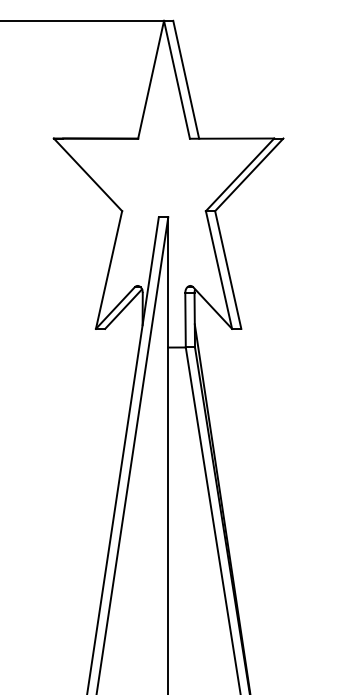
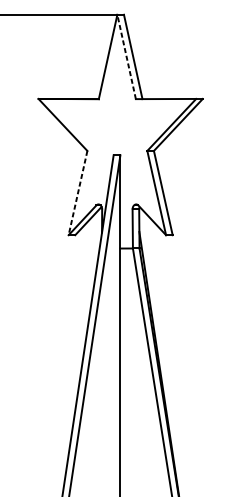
line: (176, 79) -> (126, 56), solid -> dashed
line: (108, 270) -> (77, 193), solid -> dashed

